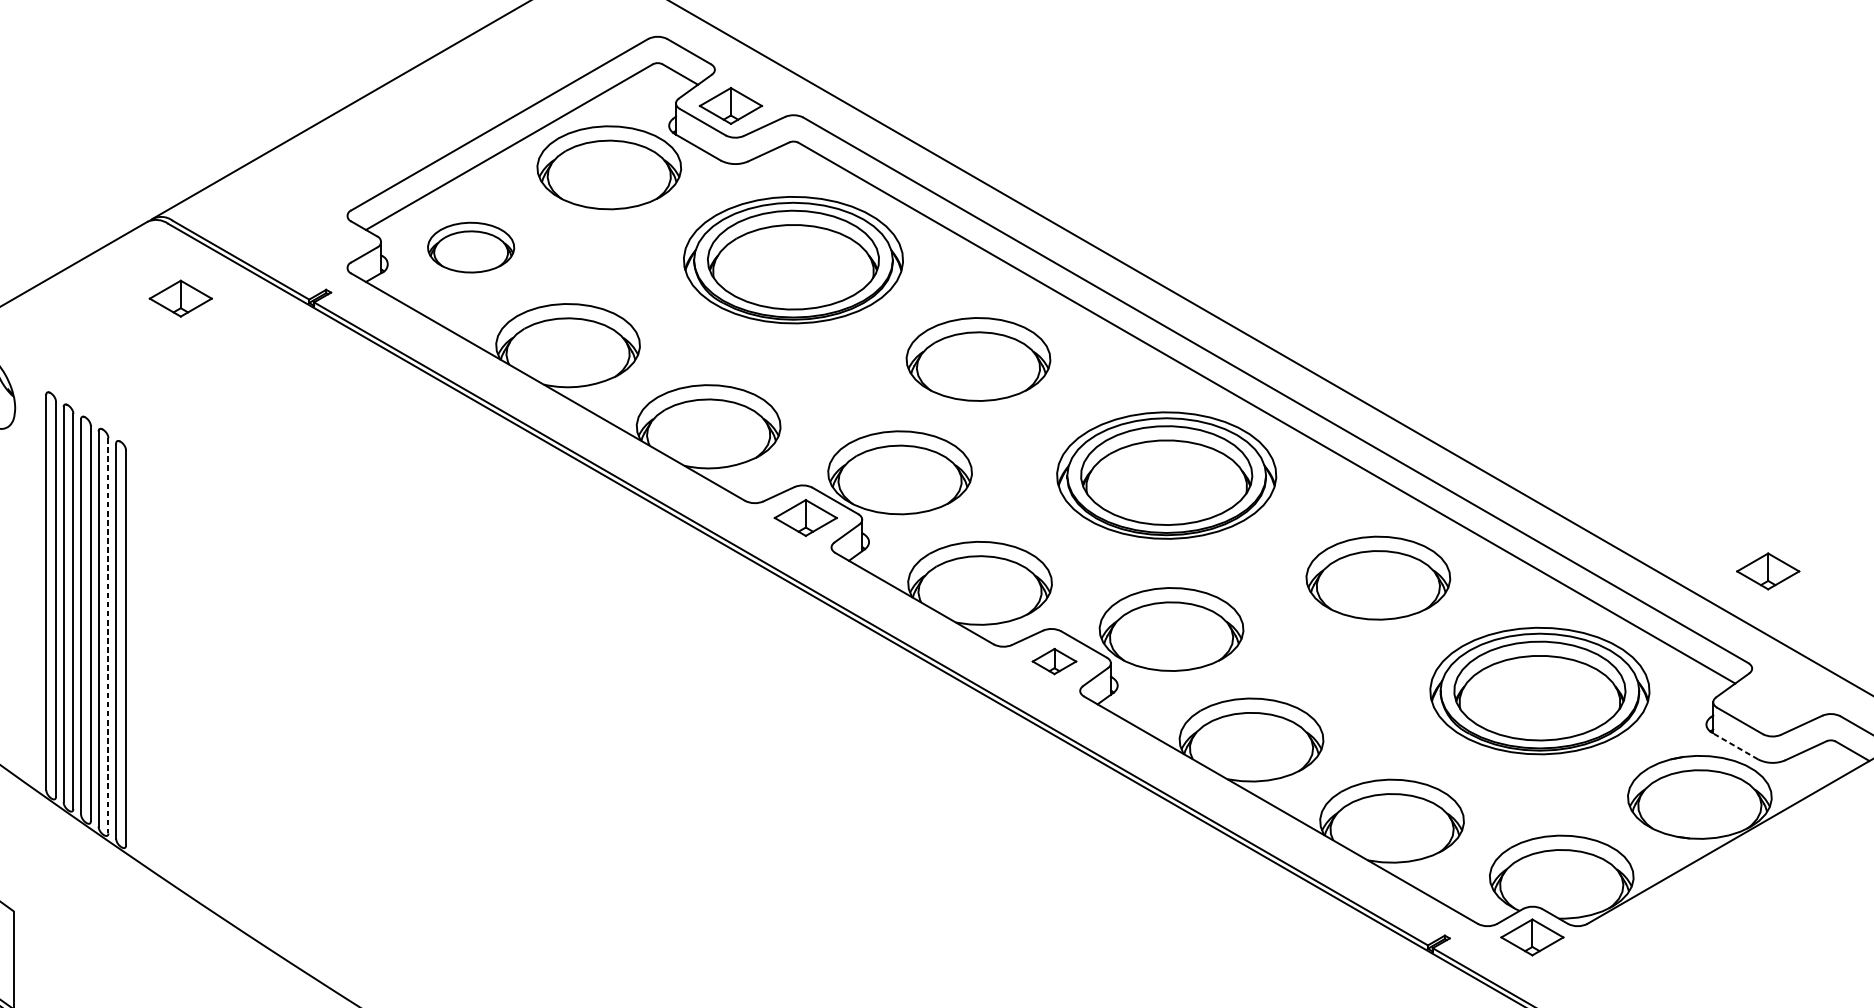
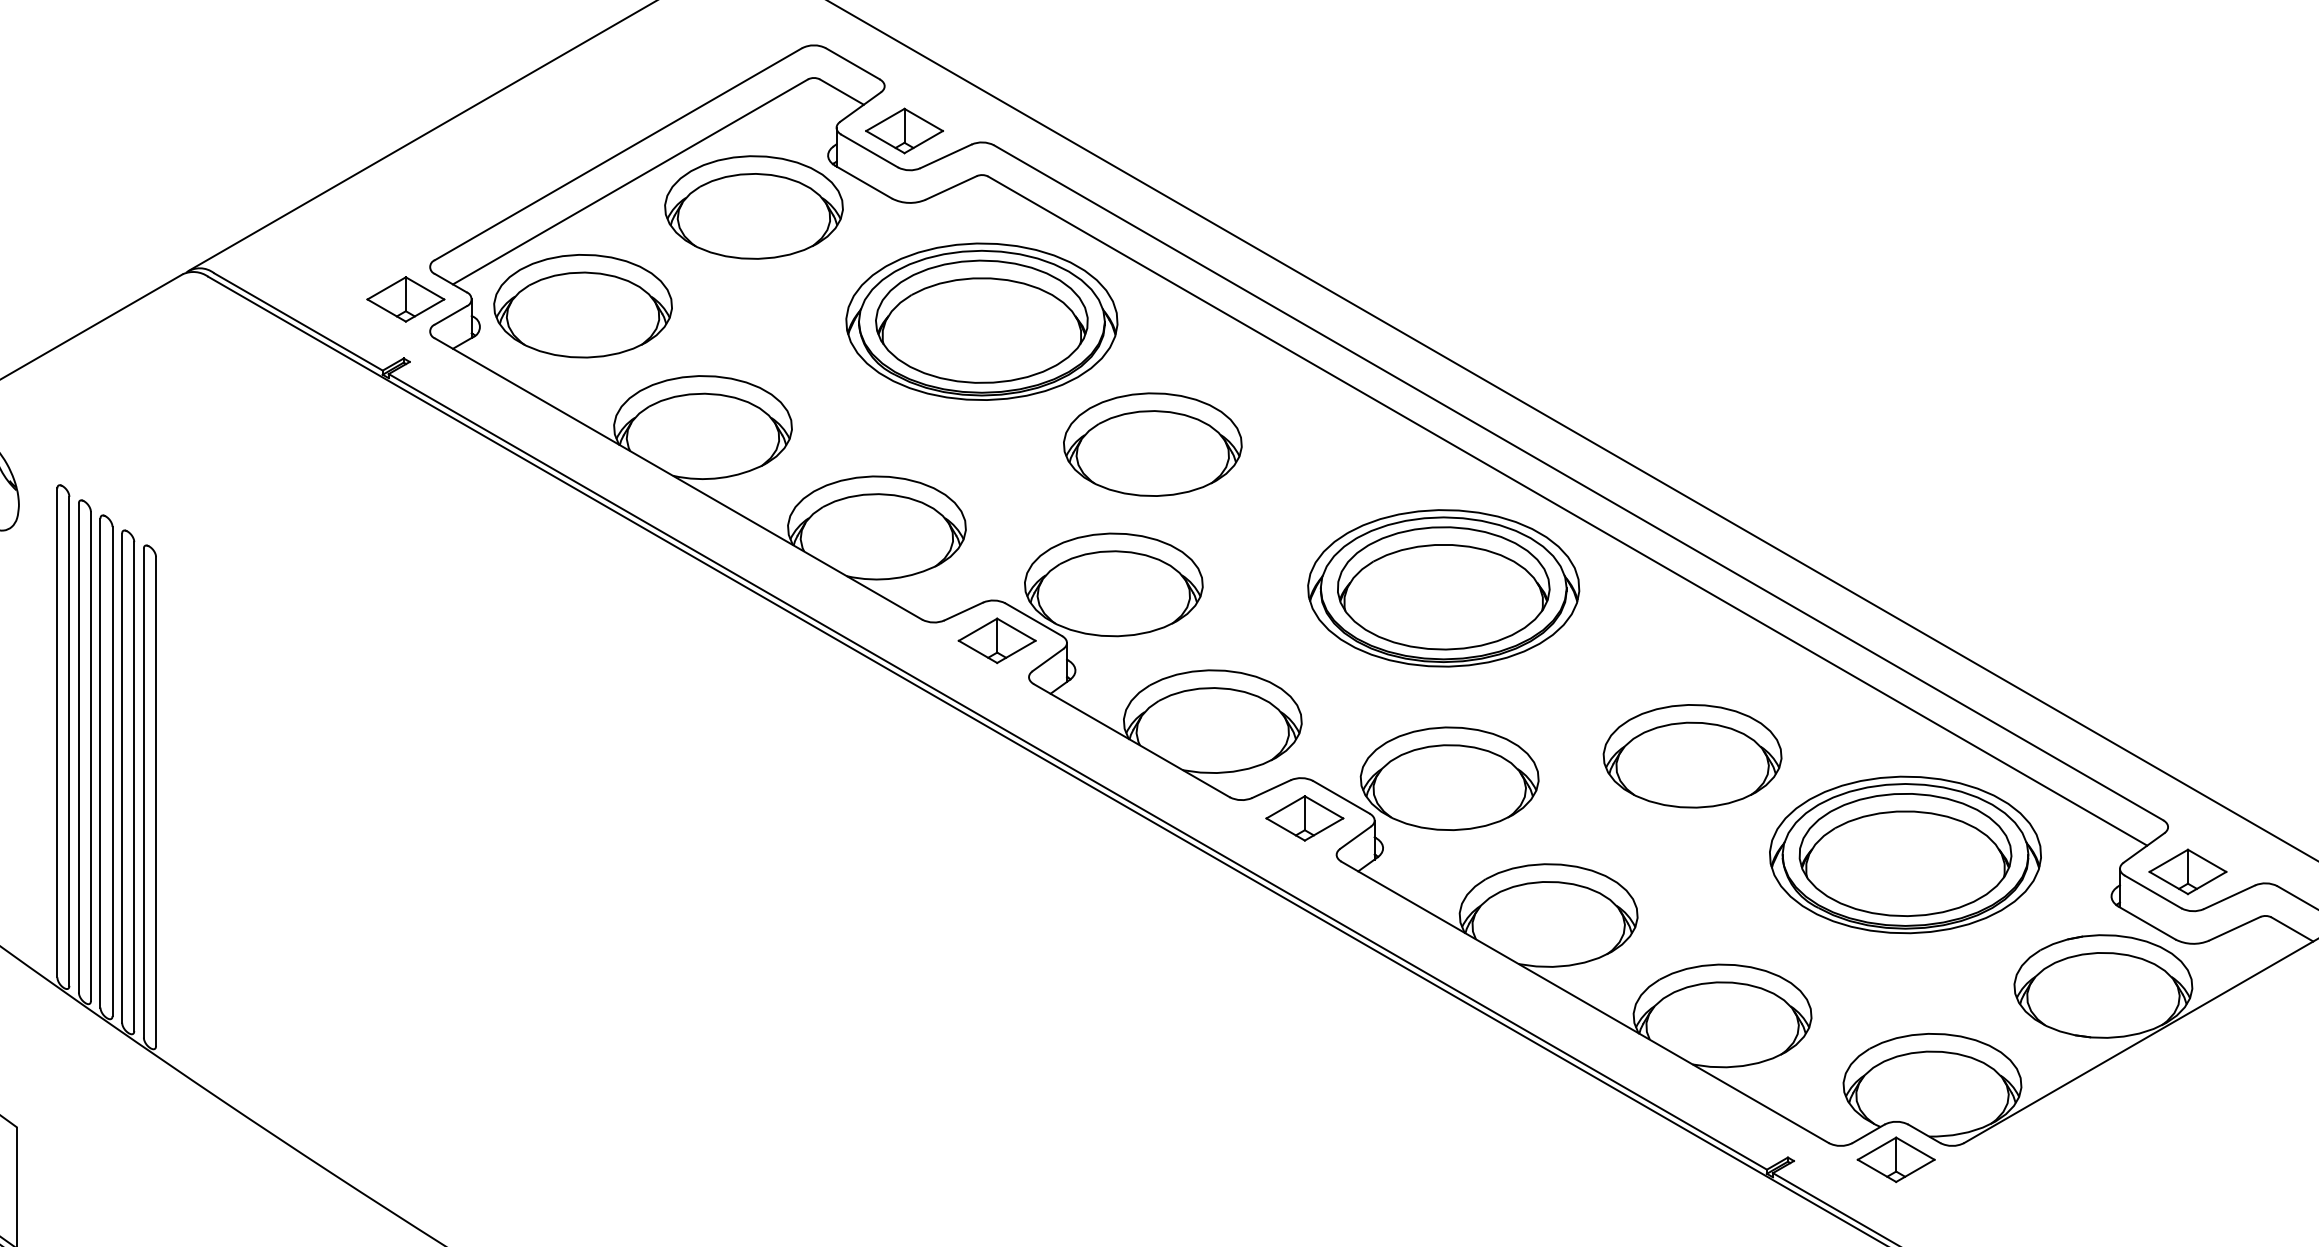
part: (470, 247) -> (582, 306), size x1.67
part: (180, 298) -> (405, 299), moved
part: (978, 359) -> (1152, 444), moved
part: (1767, 571) -> (2187, 871), moved
part: (1378, 578) -> (1692, 756), moved
line: (108, 636) -> (134, 787), dashed -> solid
part: (1054, 661) -> (1304, 818), size x1.43
line: (1735, 746) -> (2147, 923), dashed -> solid

